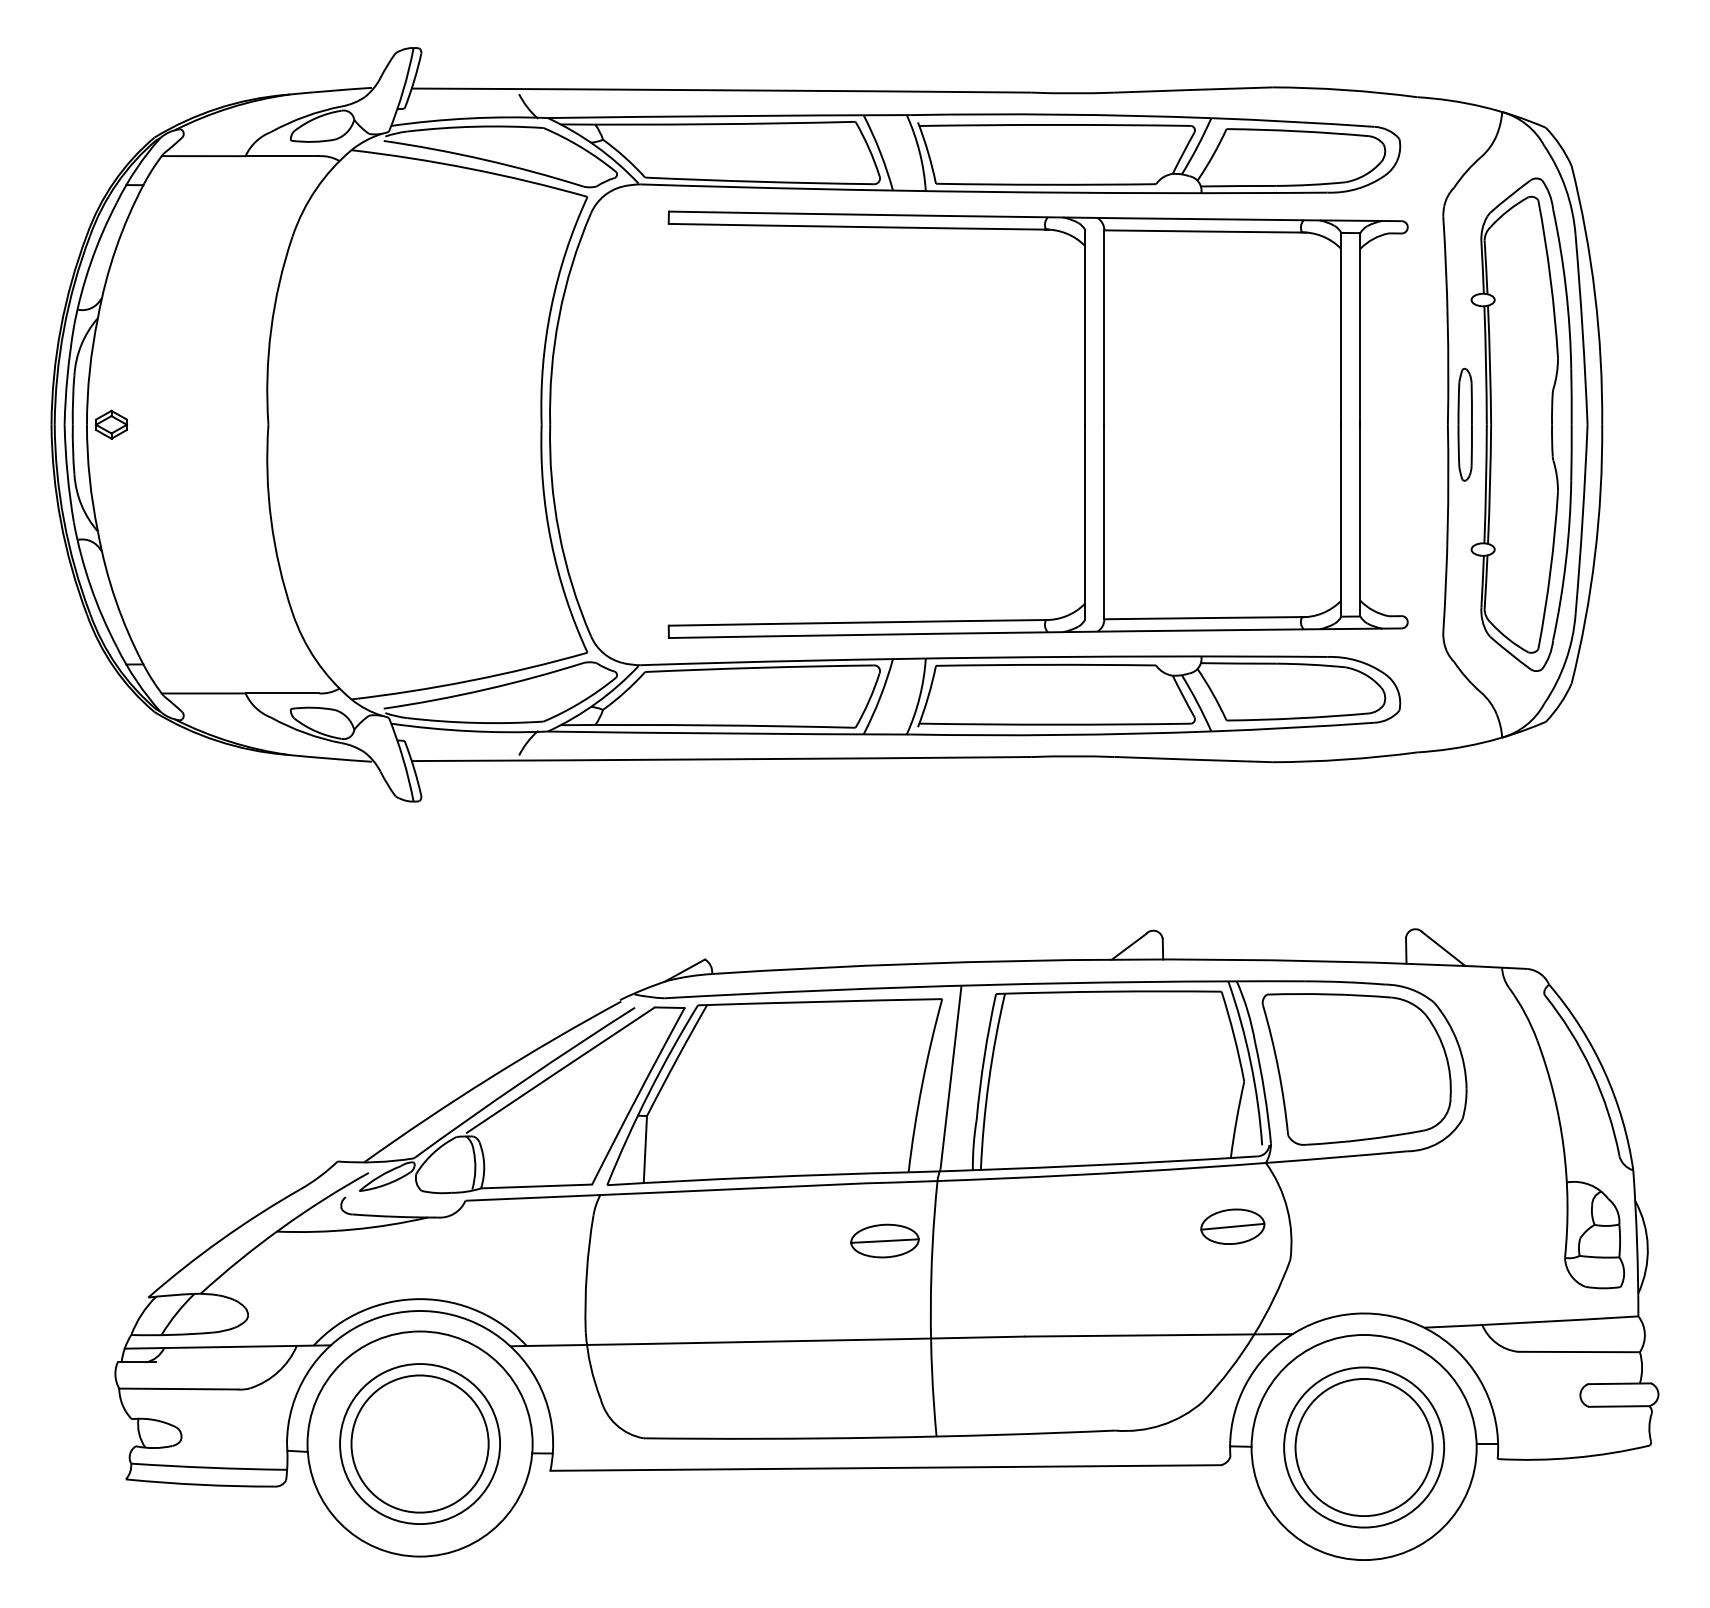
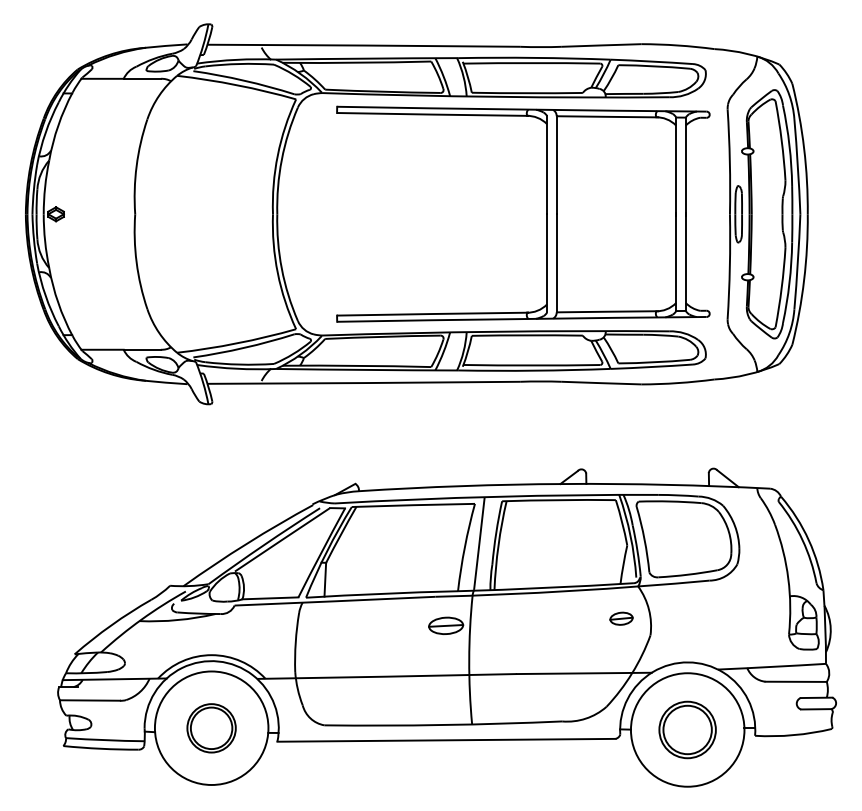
part: (1232, 1226) -> (621, 618), size x0.7
part: (419, 1444) -> (211, 728), size x0.6
part: (1363, 1446) -> (687, 729), size x0.7

